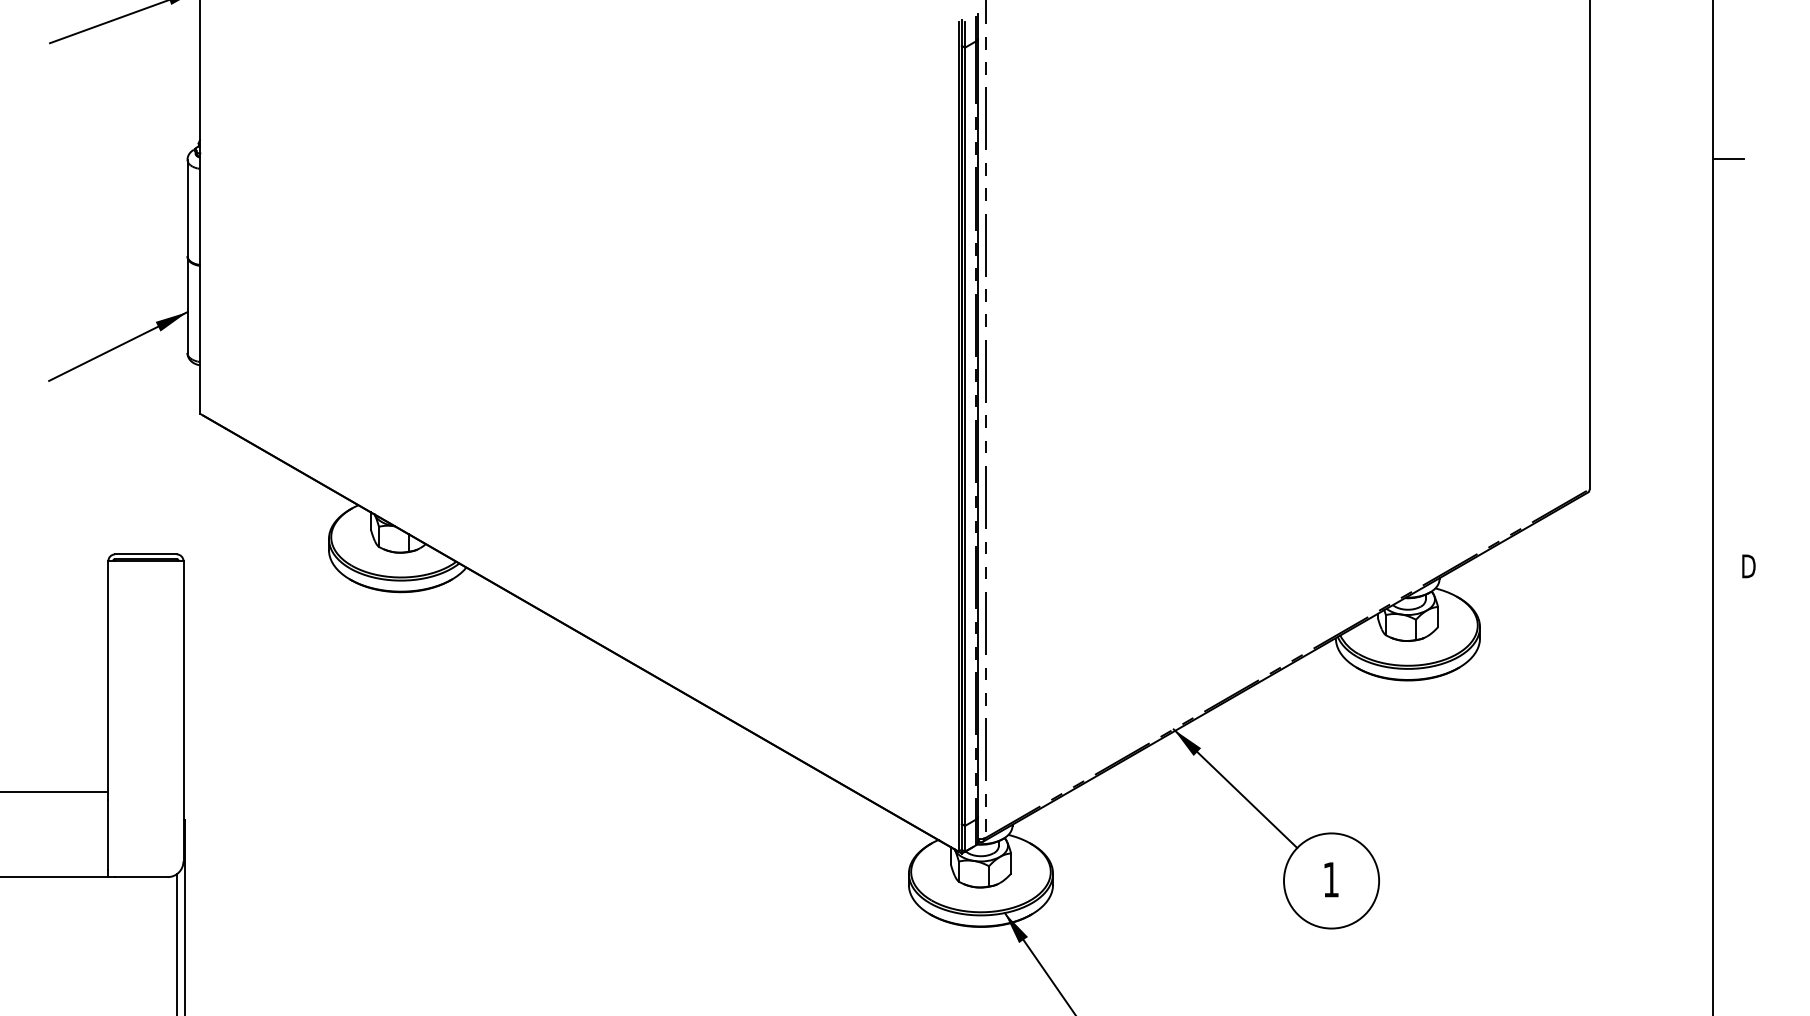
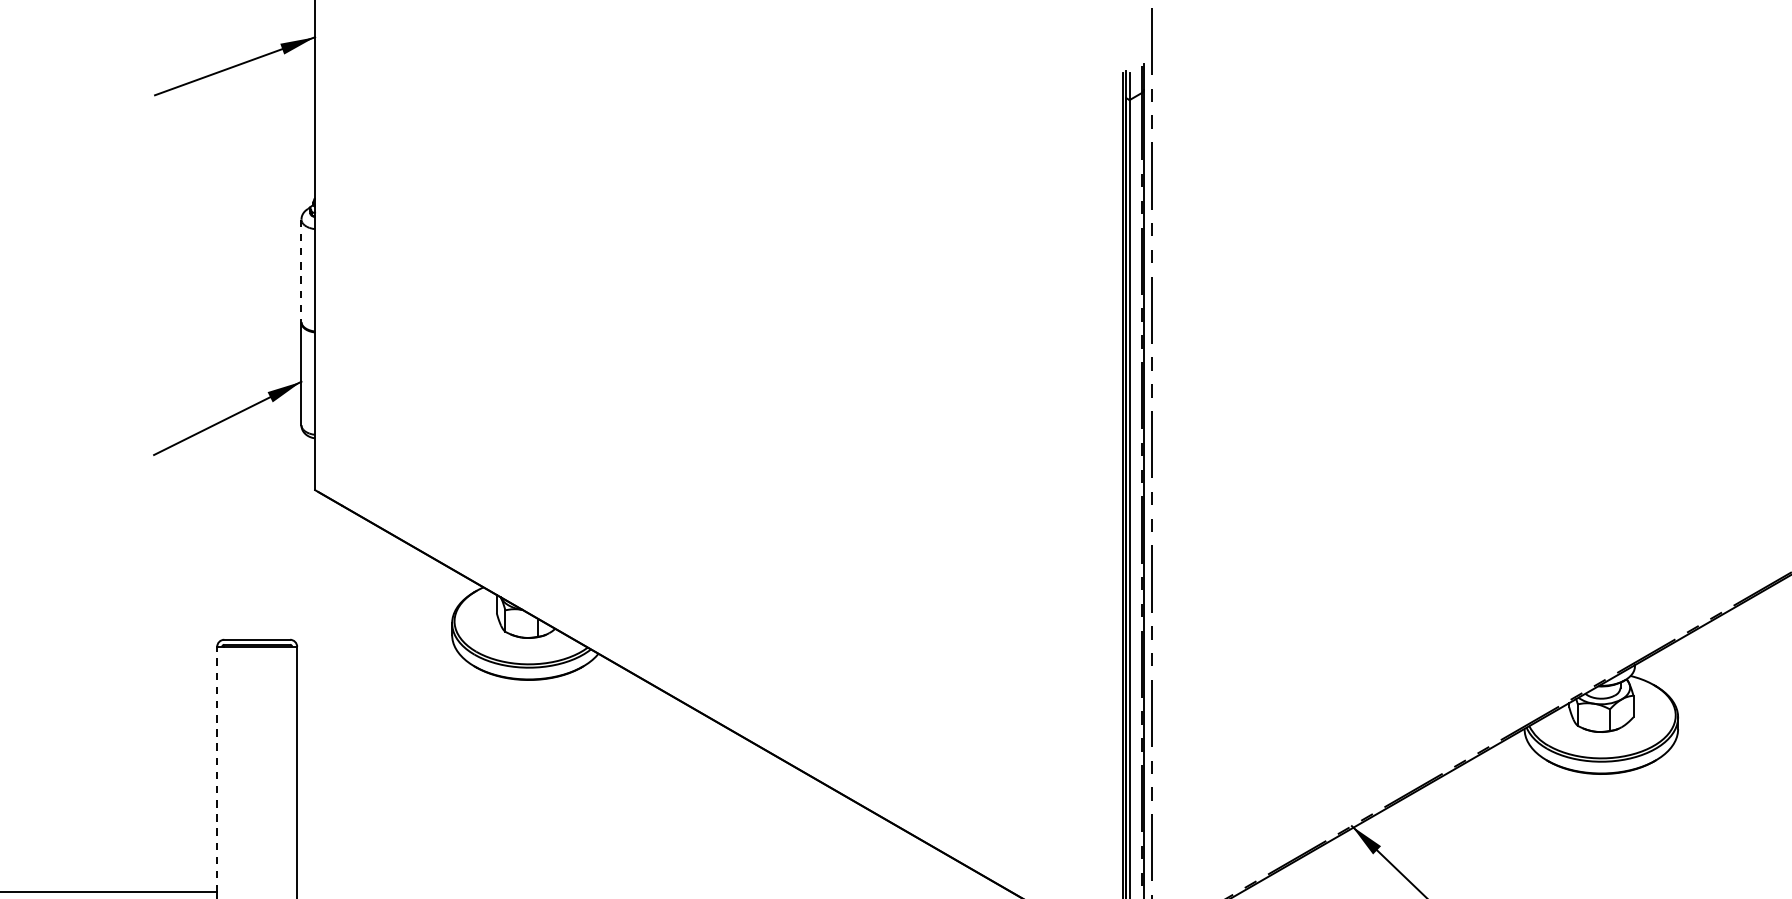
line: (187, 208) -> (301, 271), solid -> dashed
line: (108, 675) -> (217, 768), solid -> dashed

